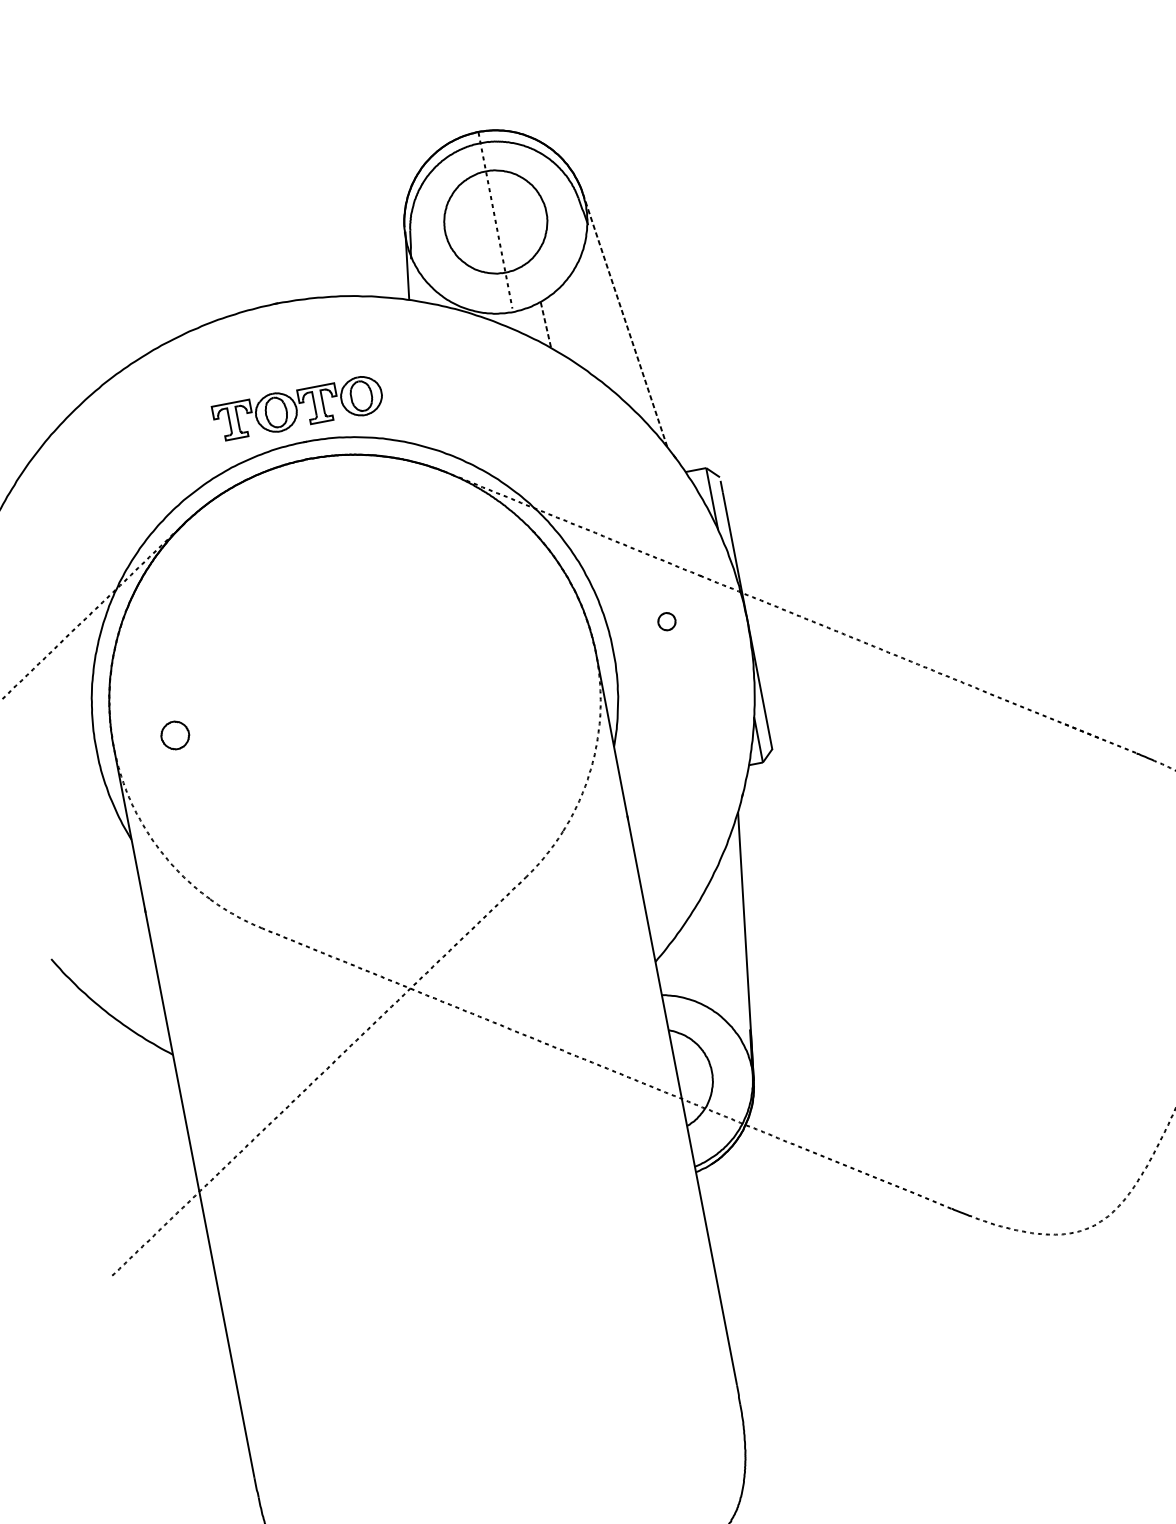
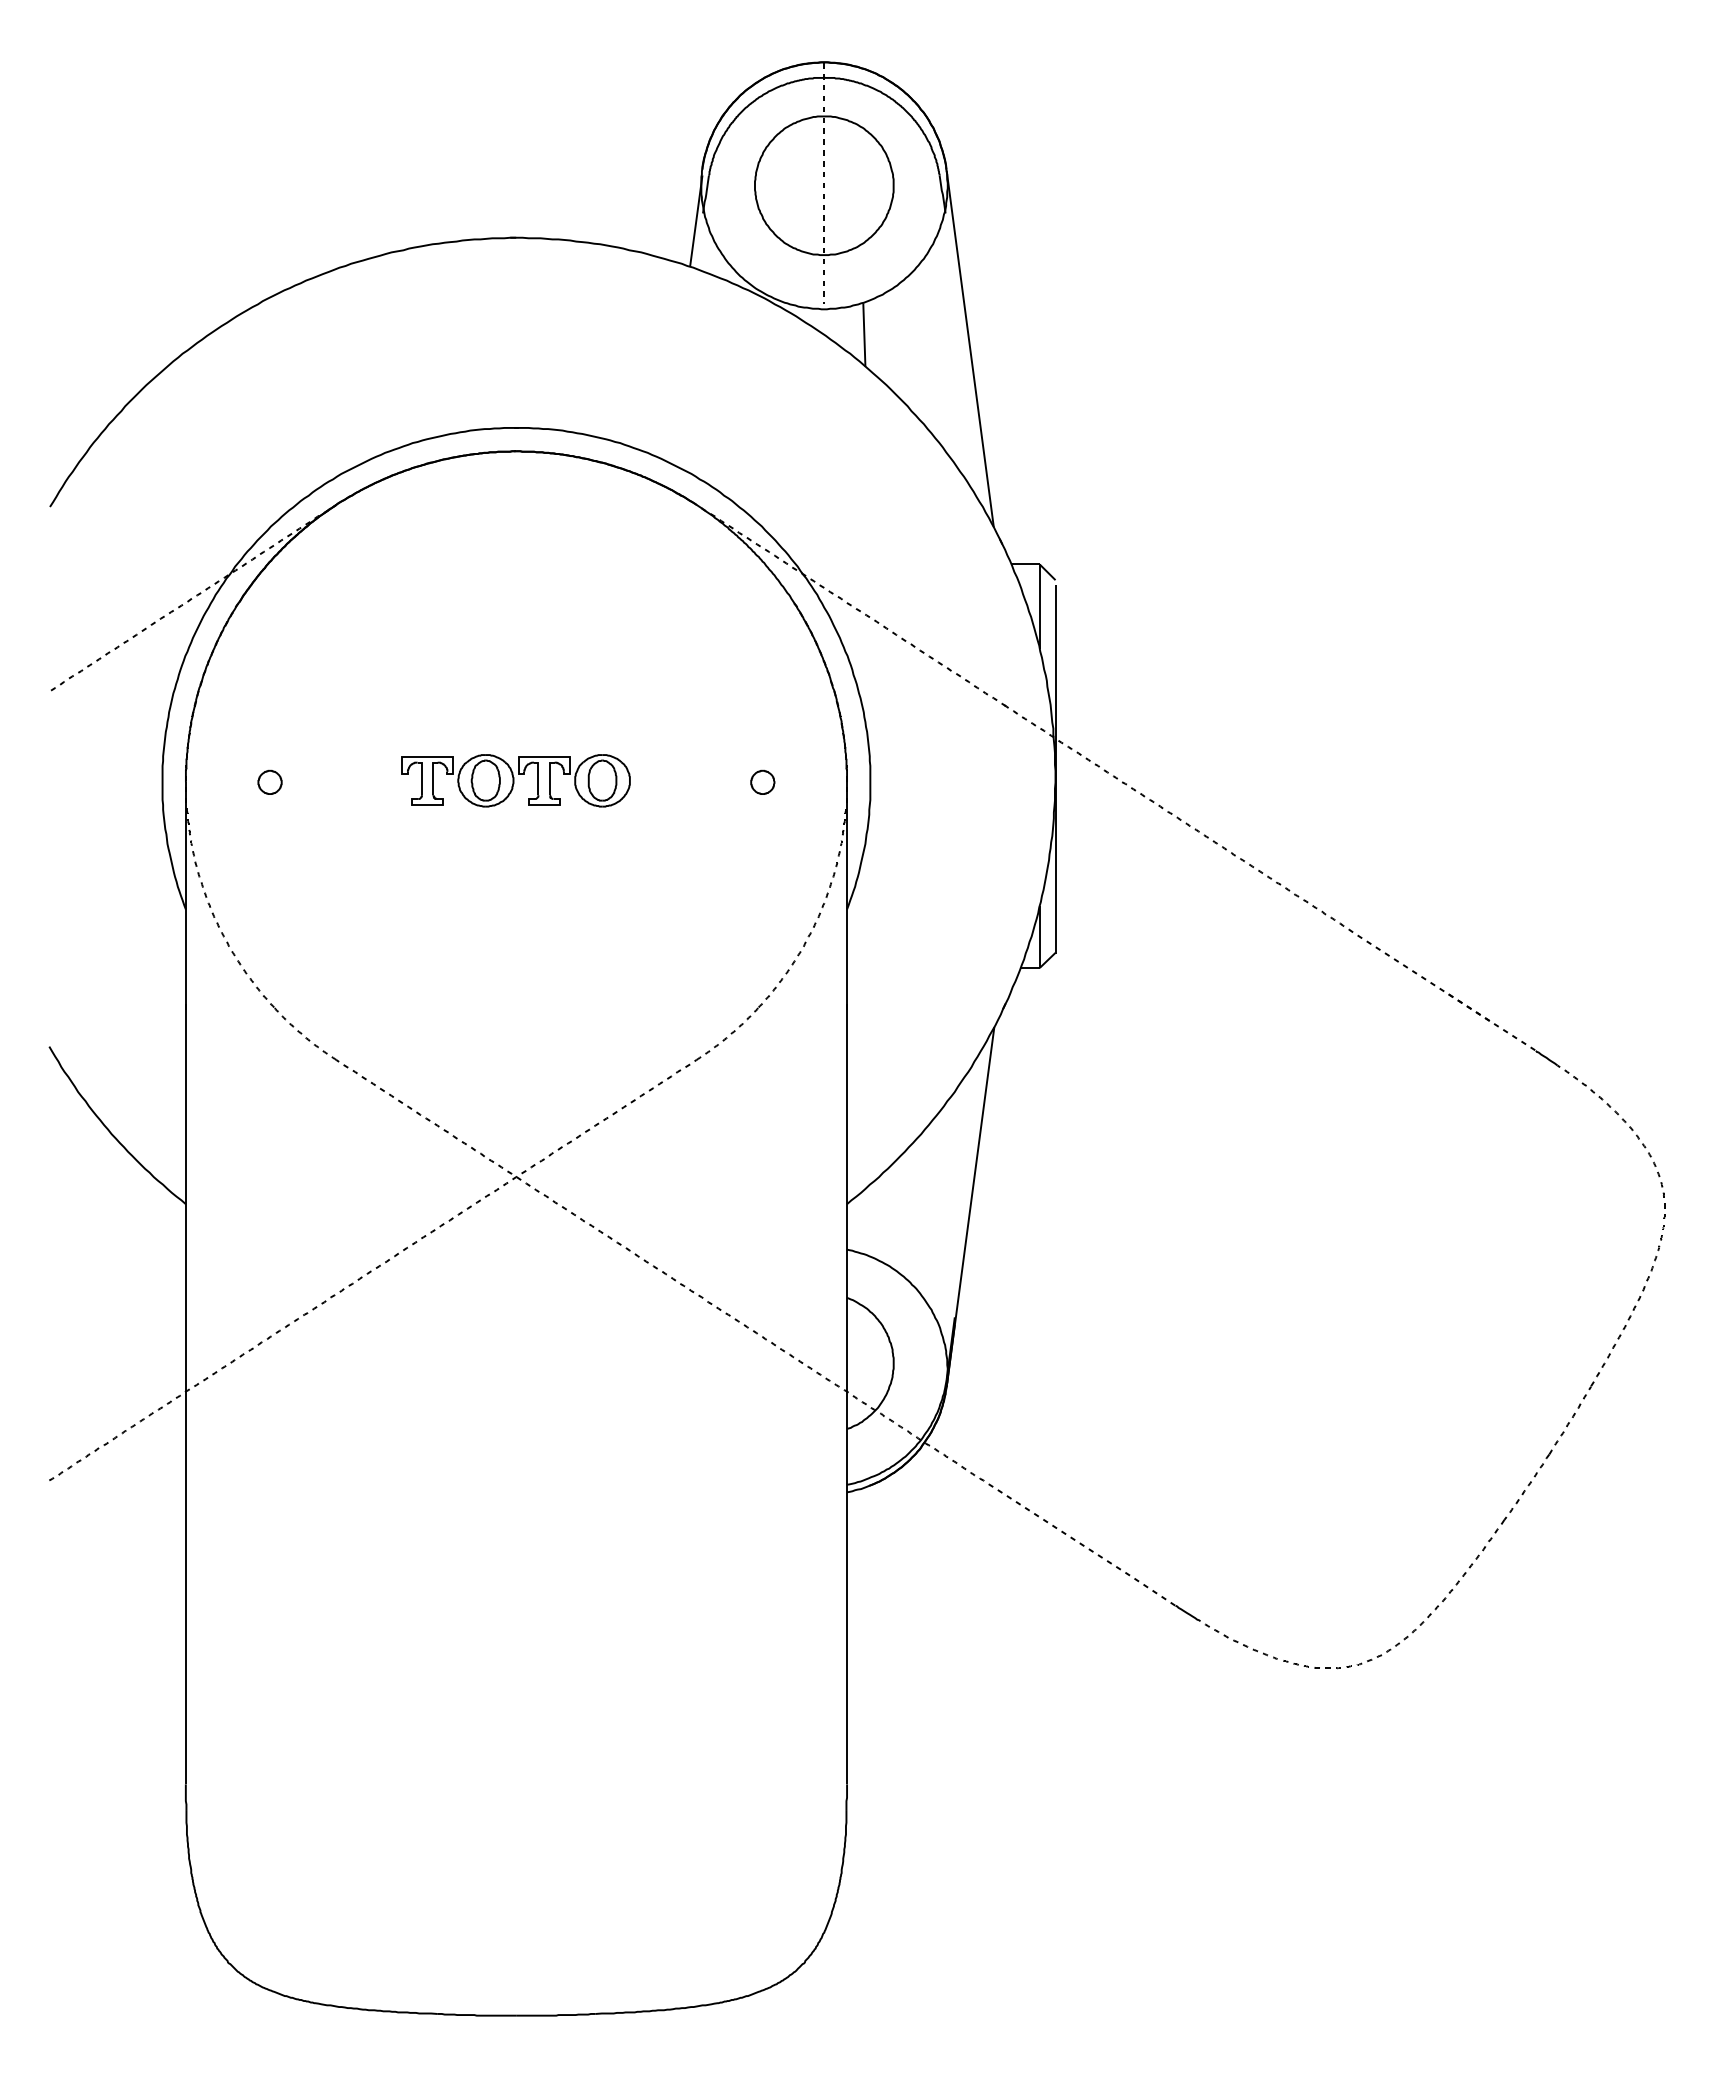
line: (625, 320) -> (970, 348), dashed -> solid
line: (546, 325) -> (864, 335), dashed -> solid
part: (297, 408) -> (515, 780), moved
part: (666, 621) -> (762, 781), moved
part: (174, 734) -> (269, 781), size x0.62

